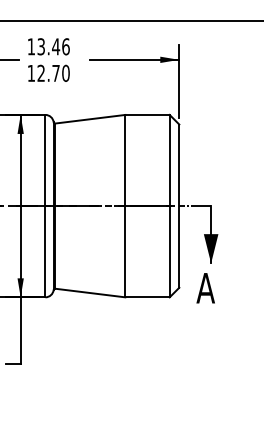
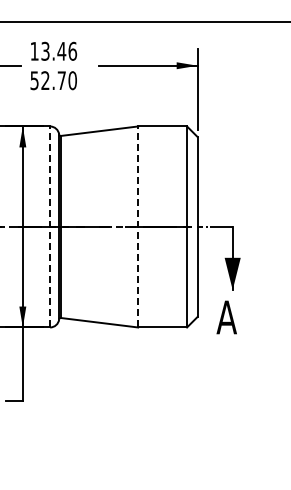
text: (31, 73) -> (34, 80), 12.70 -> 52.70
line: (45, 205) -> (50, 226), solid -> dashed
line: (125, 205) -> (138, 226), solid -> dashed

